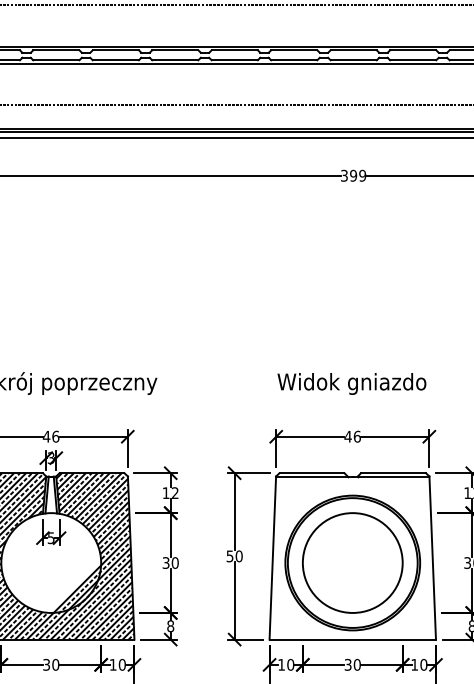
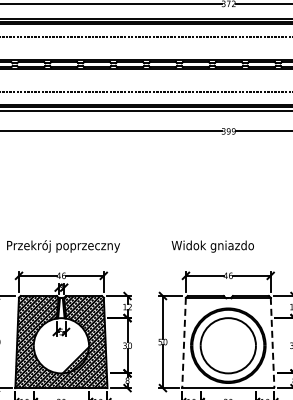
text: (351, 383) -> (212, 246), moved
line: (273, 558) -> (184, 343), solid -> dashed
line: (432, 558) -> (272, 343), solid -> dashed

